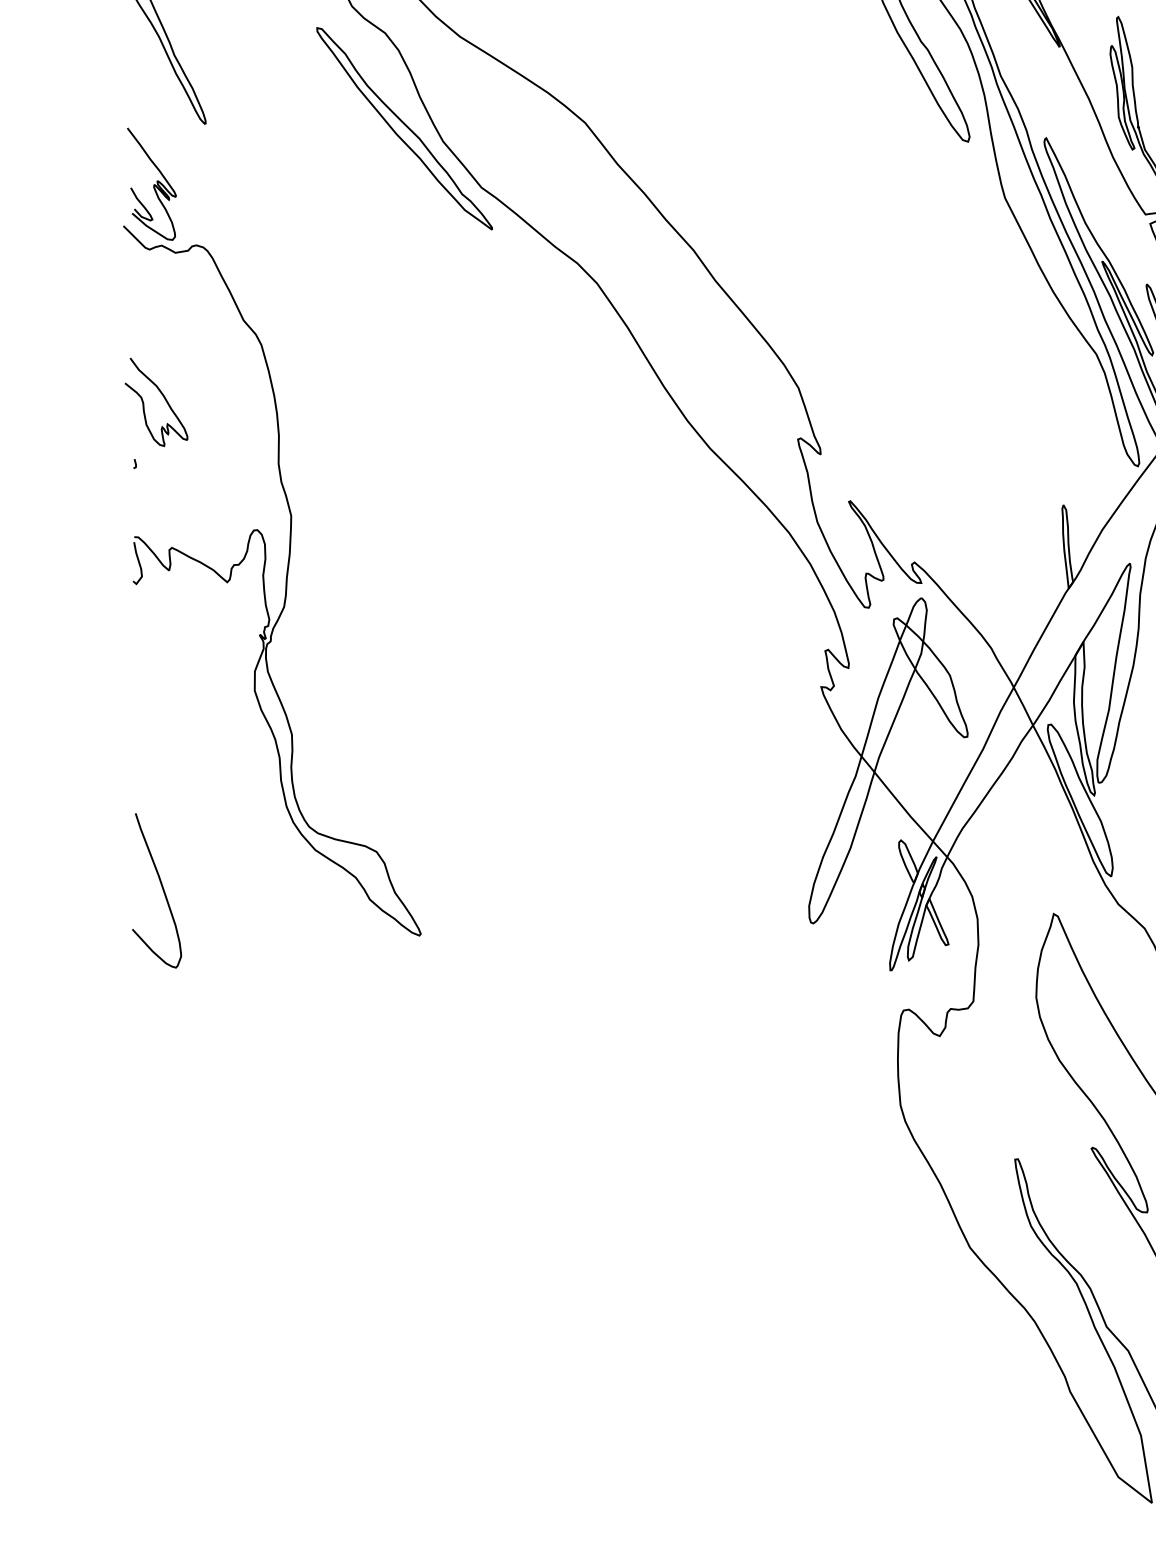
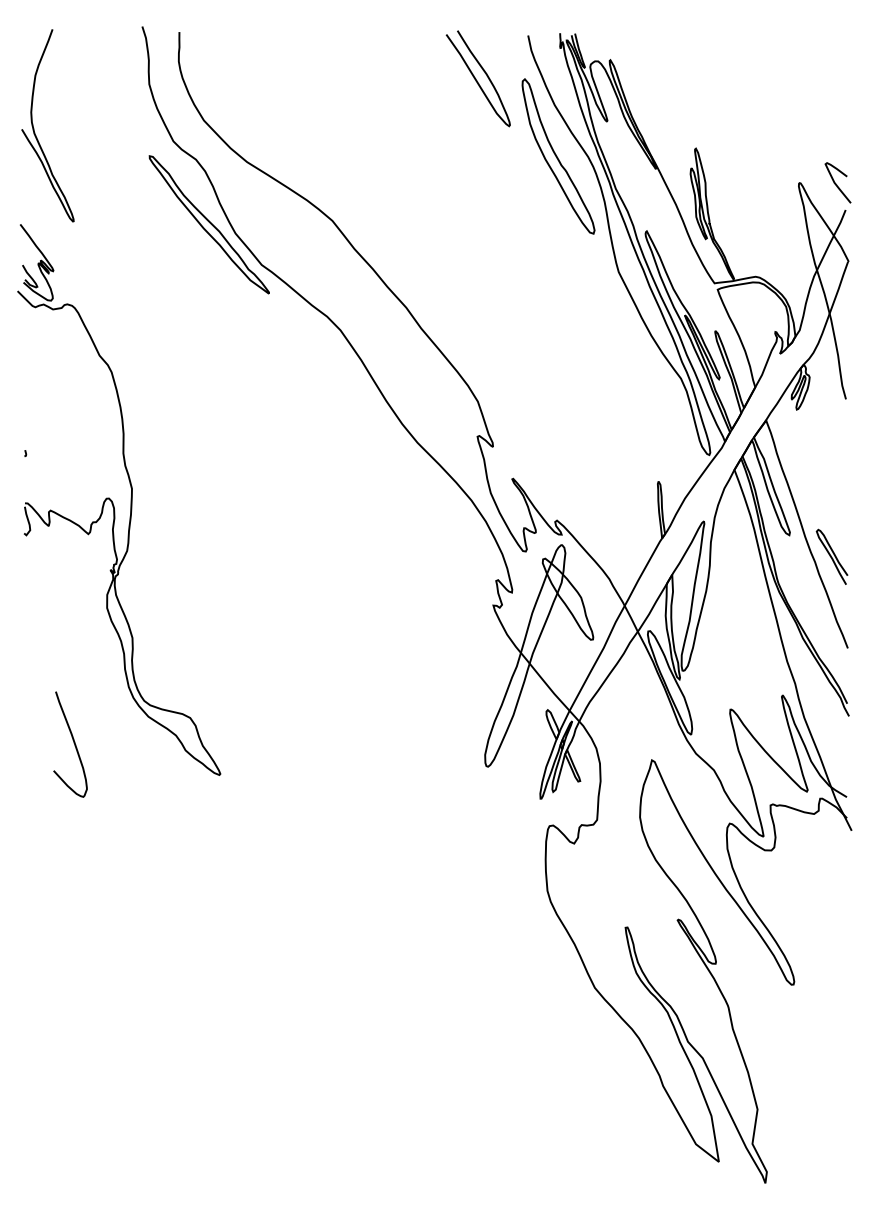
curve: (162, 398) -> (44, 408), removed
curve: (161, 889) -> (73, 743), moved

